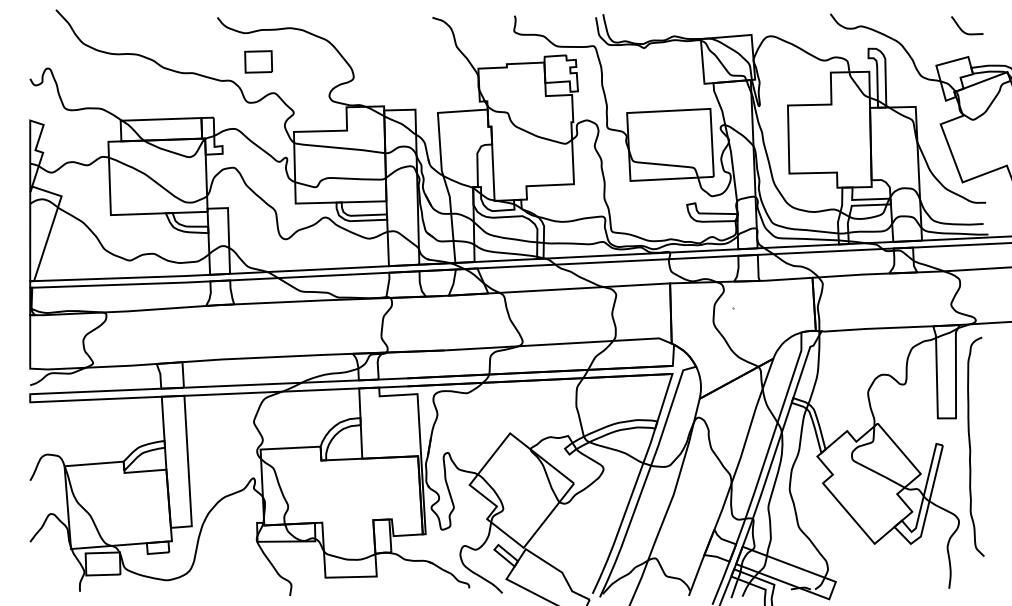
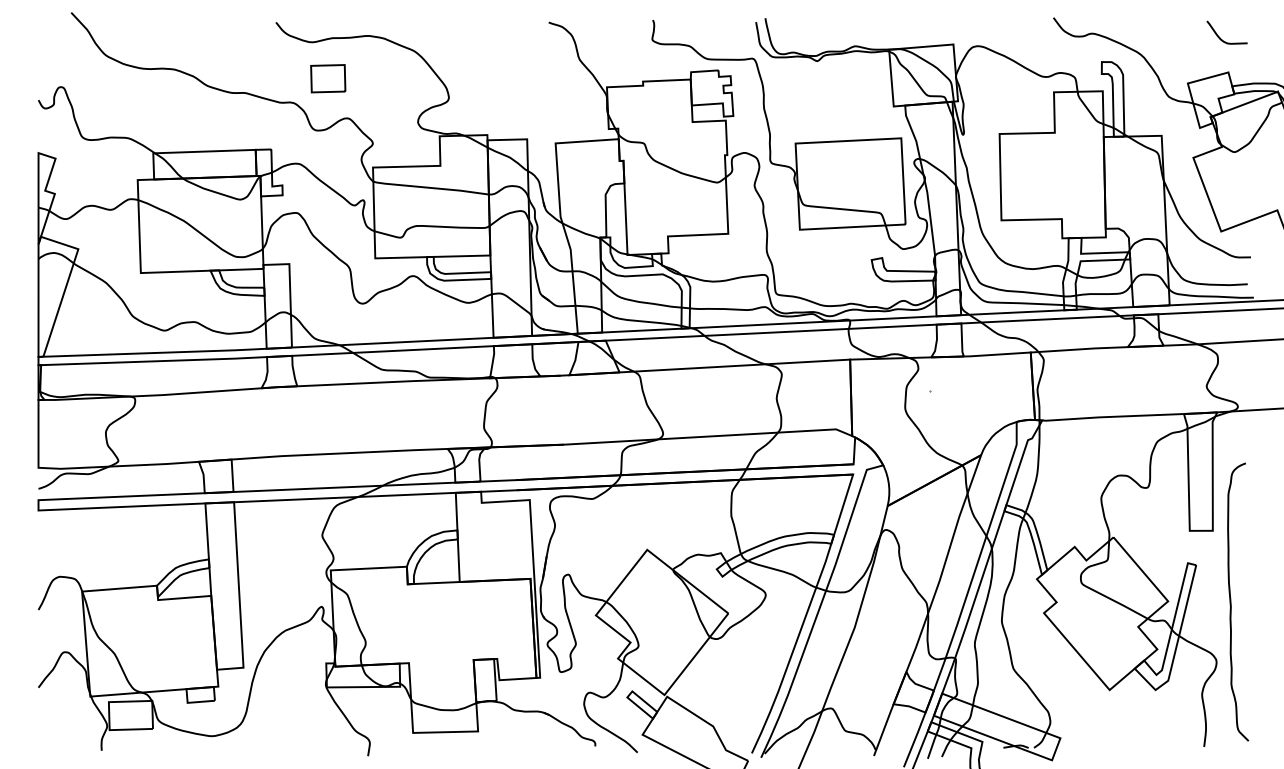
curve: (970, 446) -> (1231, 601), moved

